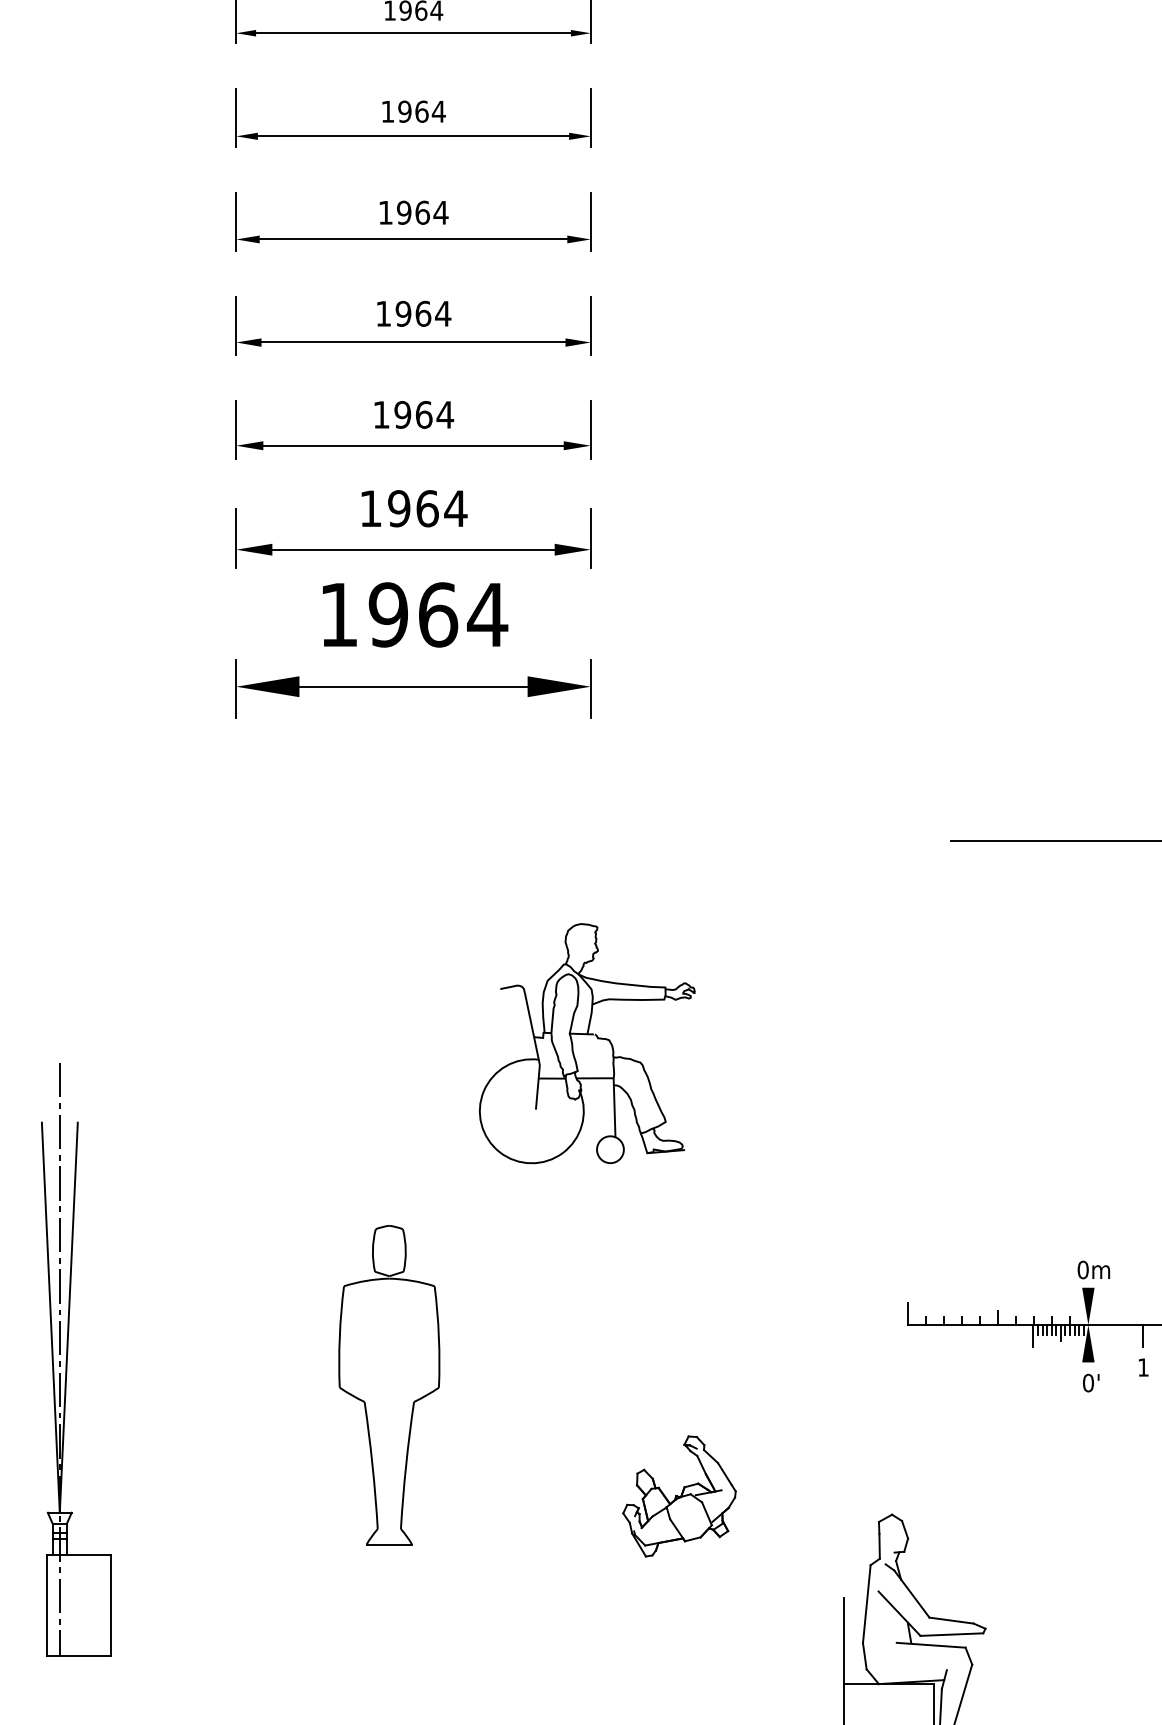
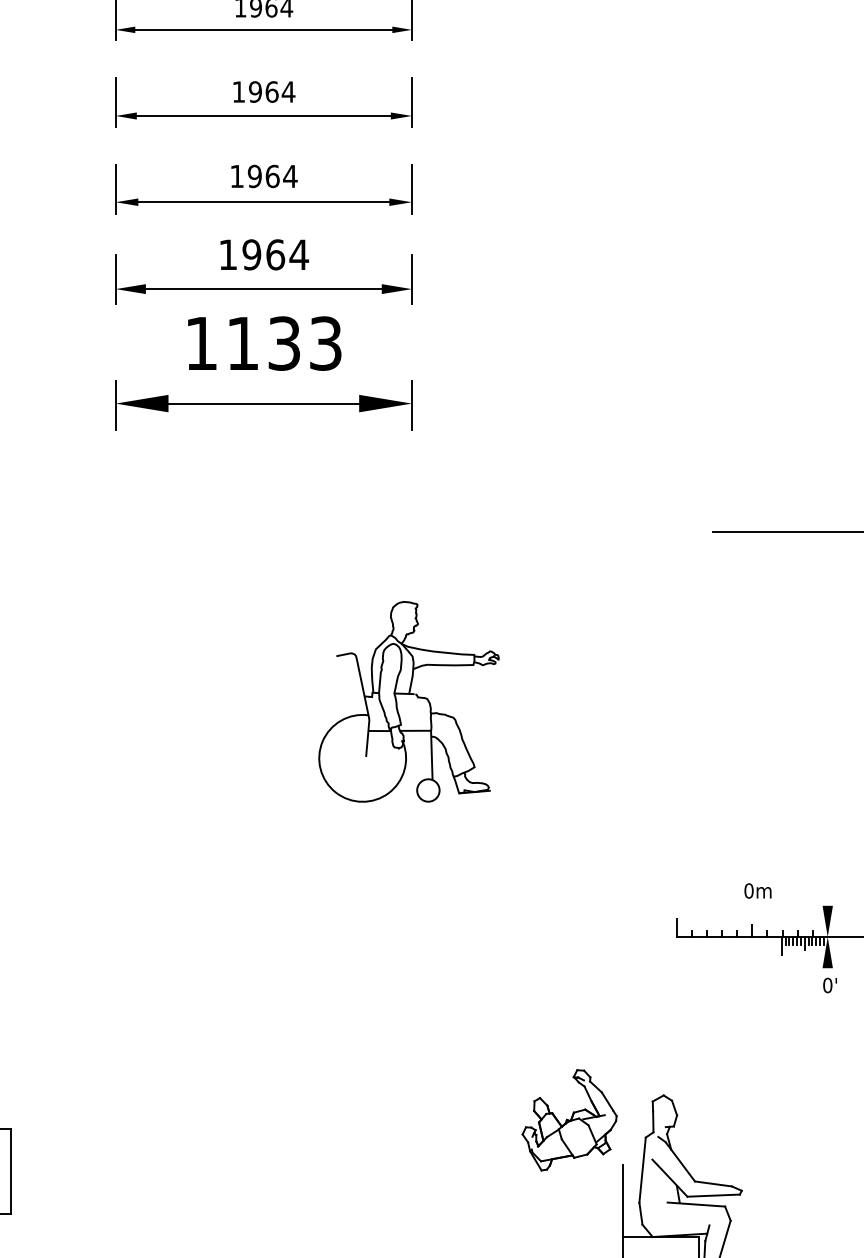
text: (438, 614) -> (284, 343), 1964 -> 1133
text: (1093, 1269) -> (757, 890), moved
part: (389, 1385) -> (243, 987), removed
part: (679, 1496) -> (569, 1120), moved

